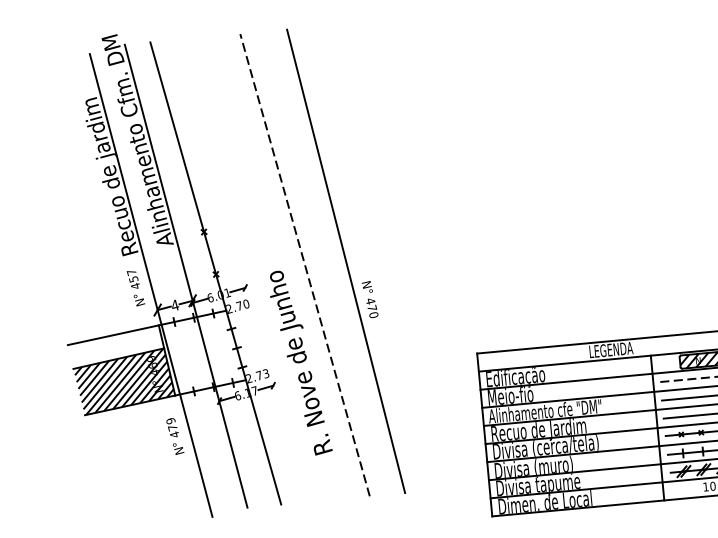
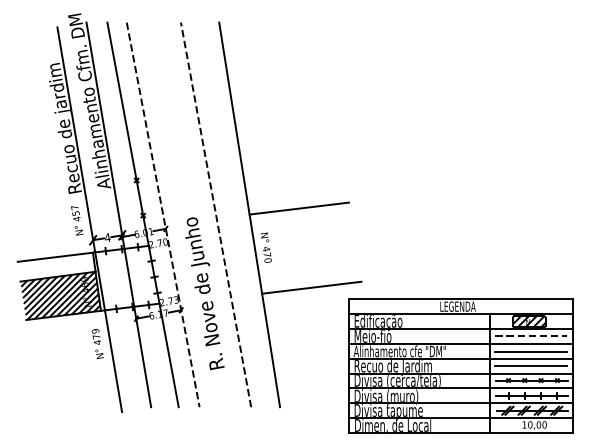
line: (405, 248) -> (298, 208), added
line: (239, 270) -> (162, 214), added
line: (429, 343) -> (311, 287), added

